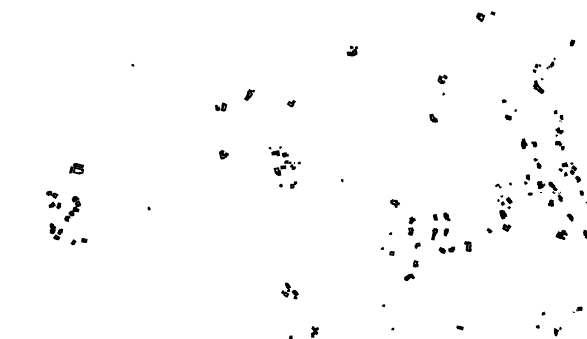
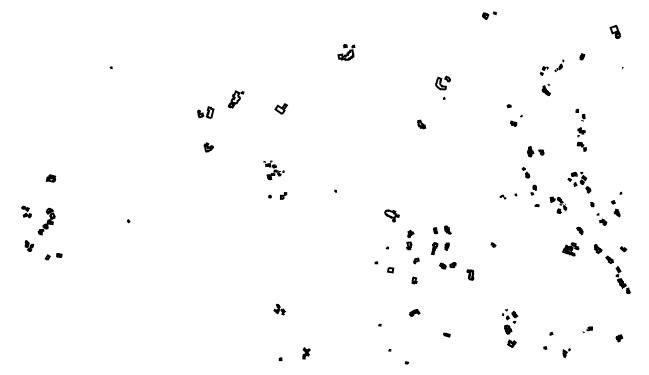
part: (485, 16) -> (489, 15), size x0.7
part: (572, 42) -> (582, 56), moved
part: (352, 51) -> (346, 52), size x1.6
part: (442, 79) -> (443, 82), size x1.6
part: (538, 85) -> (546, 89), size x0.7
part: (249, 94) -> (236, 99), size x1.6
part: (290, 103) -> (280, 108), size x1.6
part: (220, 107) -> (205, 112), size x1.4
part: (433, 118) -> (421, 124), moved
part: (558, 129) -> (580, 129), moved
part: (223, 154) -> (208, 147), moved
part: (284, 161) -> (273, 170), size x0.6
part: (537, 163) -> (525, 172), moved
part: (76, 168) -> (50, 178), size x0.6
part: (550, 192) -> (558, 204), size x0.6
part: (53, 199) -> (26, 211), size x0.6
part: (395, 203) -> (392, 215), size x1.6
part: (505, 213) -> (510, 328), moved
part: (56, 231) -> (29, 245), size x0.6
part: (561, 234) -> (570, 249), size x1.4
part: (468, 246) -> (470, 274), moved
part: (387, 250) -> (384, 266), size x1.4
part: (409, 276) -> (414, 312), moved
part: (289, 290) -> (279, 309), size x0.6
part: (459, 327) -> (446, 334), moved

